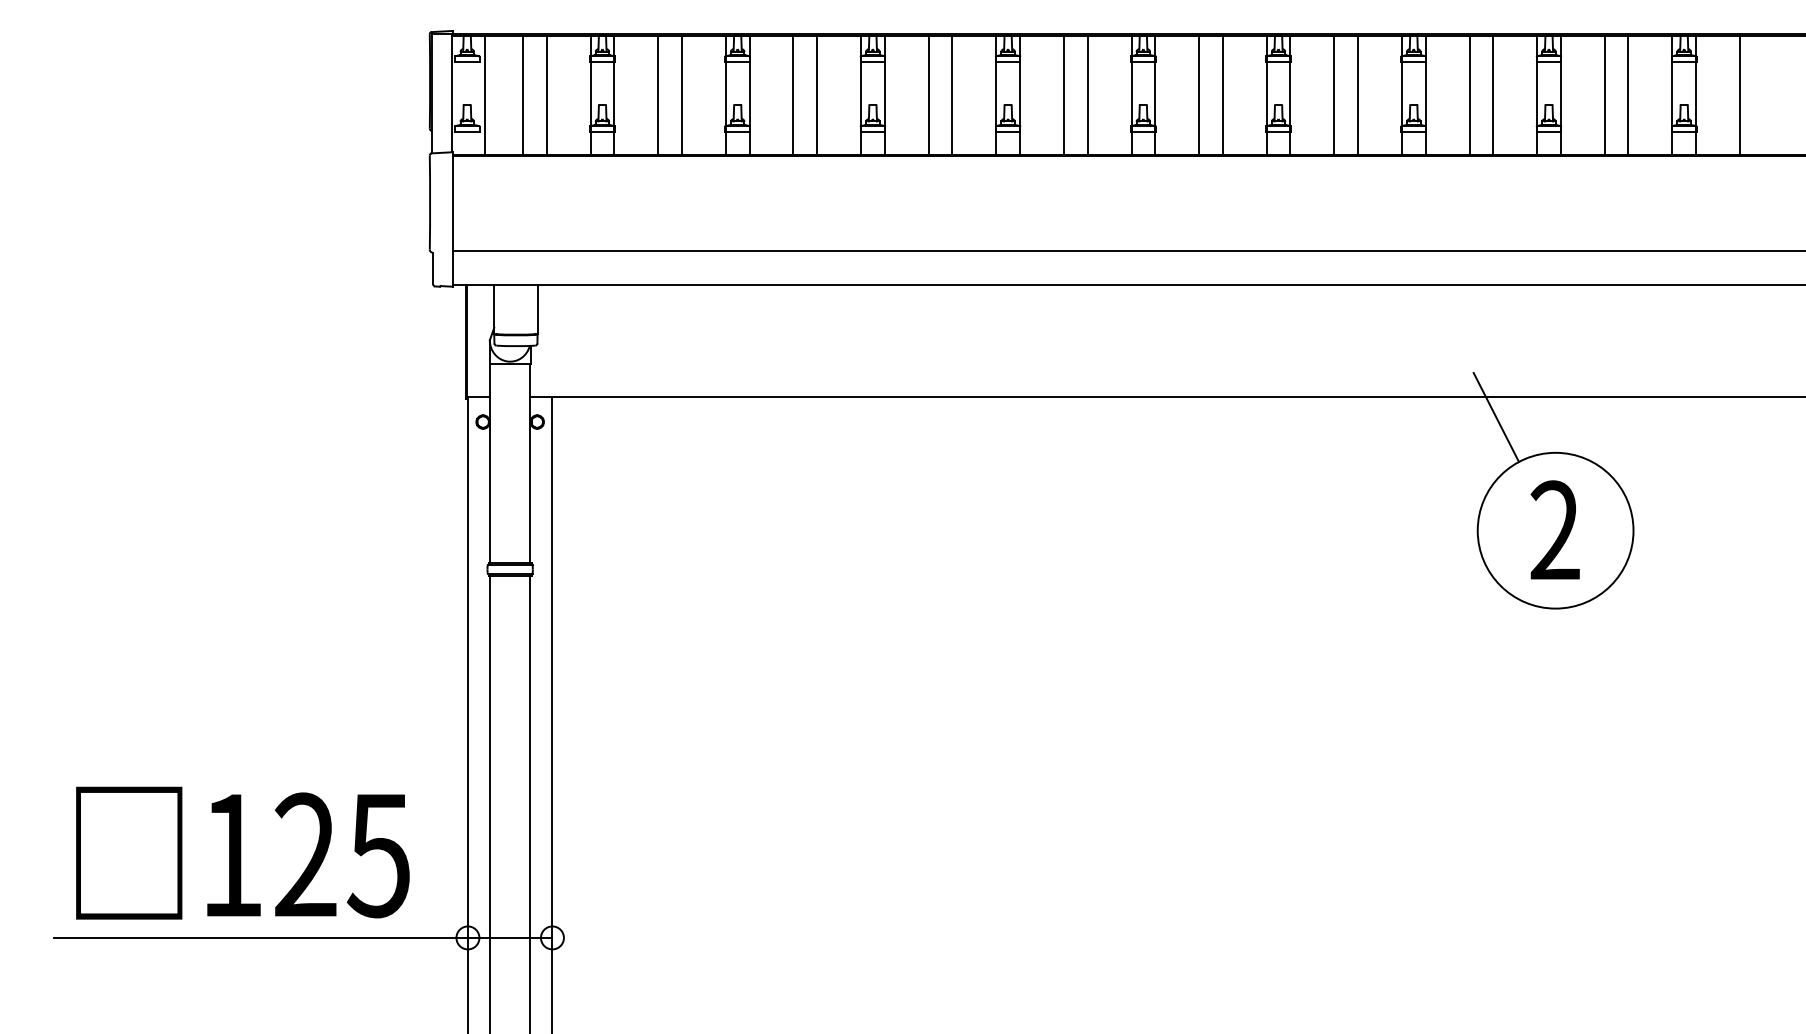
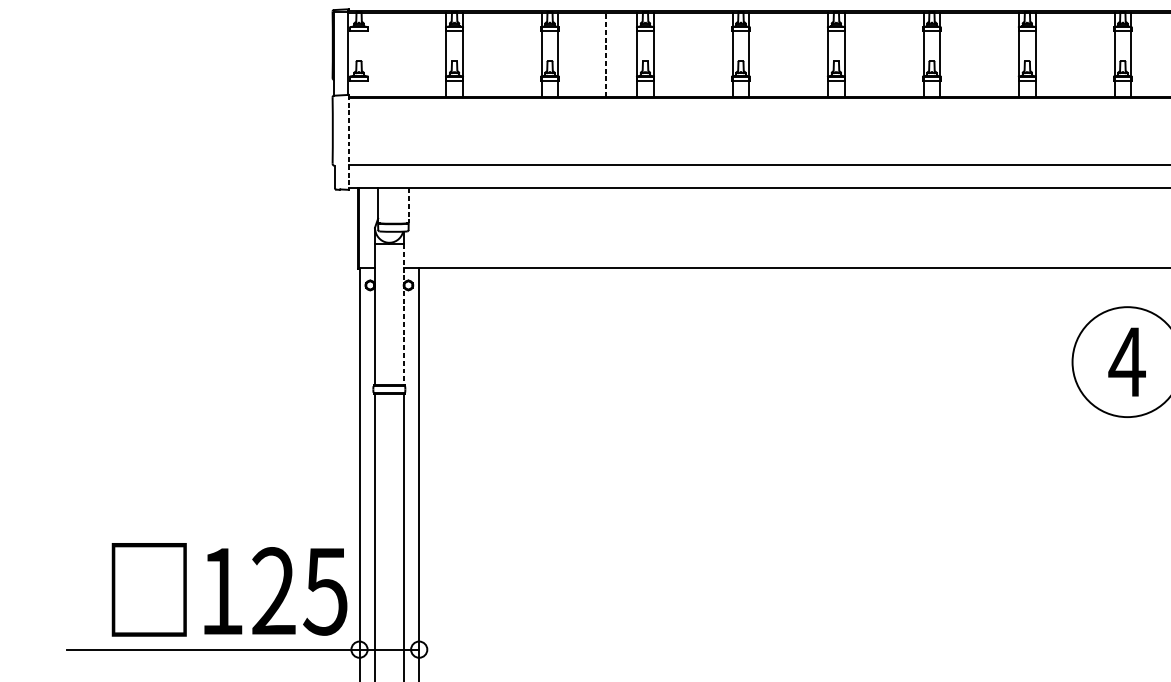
line: (485, 95) -> (371, 54), removed
line: (523, 95) -> (398, 54), removed
line: (546, 95) -> (415, 54), removed
line: (658, 95) -> (494, 54), removed
line: (681, 95) -> (510, 54), removed
line: (793, 95) -> (589, 54), removed
line: (817, 95) -> (606, 54), solid -> dashed
line: (928, 95) -> (684, 54), removed
line: (952, 95) -> (701, 54), removed
line: (1063, 95) -> (780, 54), removed
line: (1087, 95) -> (797, 54), removed
line: (1199, 95) -> (876, 54), removed
line: (1222, 95) -> (892, 54), removed
line: (1334, 95) -> (971, 54), removed
line: (1358, 95) -> (988, 54), removed
line: (1469, 95) -> (1066, 54), removed
line: (1493, 95) -> (1083, 54), removed
line: (1604, 95) -> (1162, 54), removed
line: (453, 219) -> (349, 142), solid -> dashed
line: (537, 309) -> (408, 205), solid -> dashed
line: (1495, 416) -> (1085, 281), removed
line: (530, 463) -> (403, 314), solid -> dashed
text: (1554, 529) -> (1126, 361), 2 -> 4
text: (242, 852) -> (229, 589), moved

